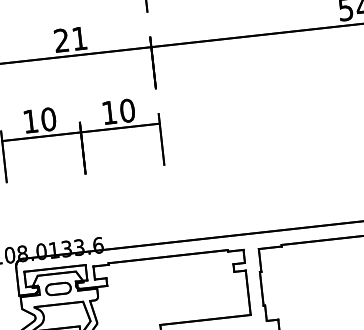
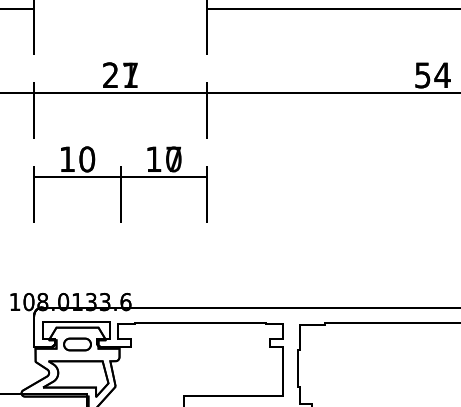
text: (79, 37) -> (130, 74), 21 -> 27
text: (127, 110) -> (173, 159), 10 -> 17

